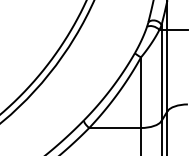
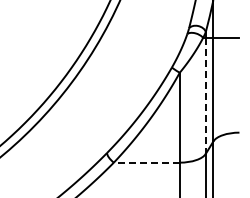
line: (161, 75) -> (205, 95), solid -> dashed
line: (114, 127) -> (146, 162), solid -> dashed

